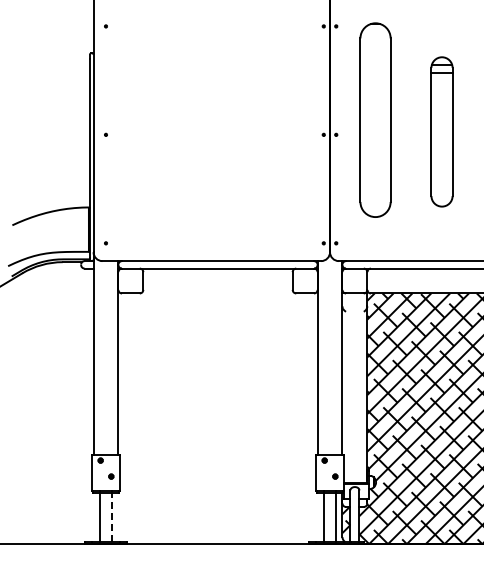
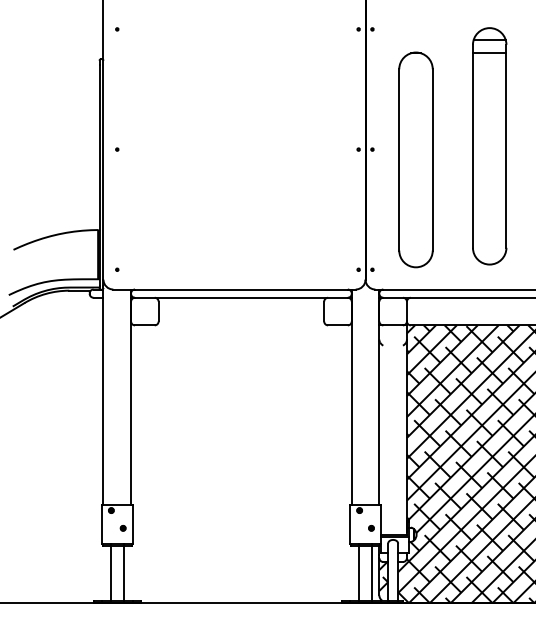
part: (375, 119) -> (415, 159), moved
part: (441, 131) -> (489, 145), size x1.43
line: (111, 517) -> (123, 573), dashed -> solid

